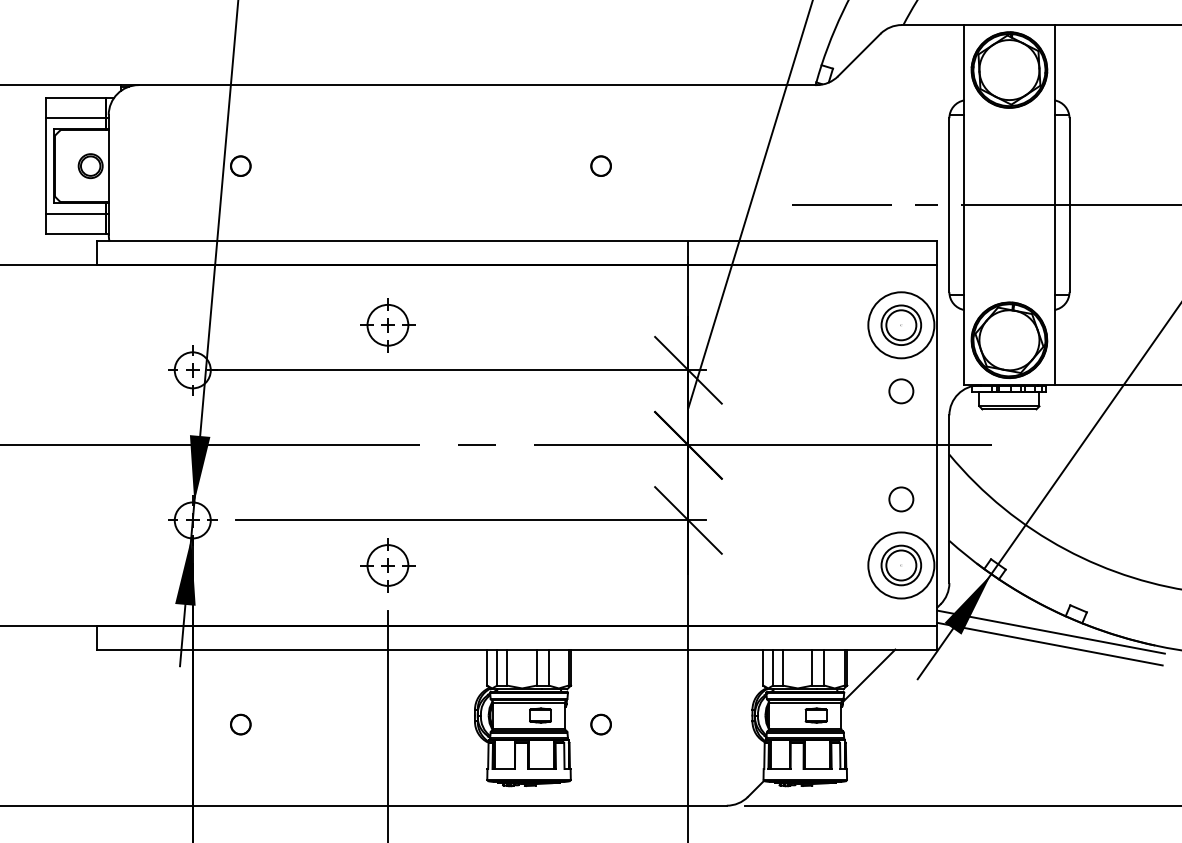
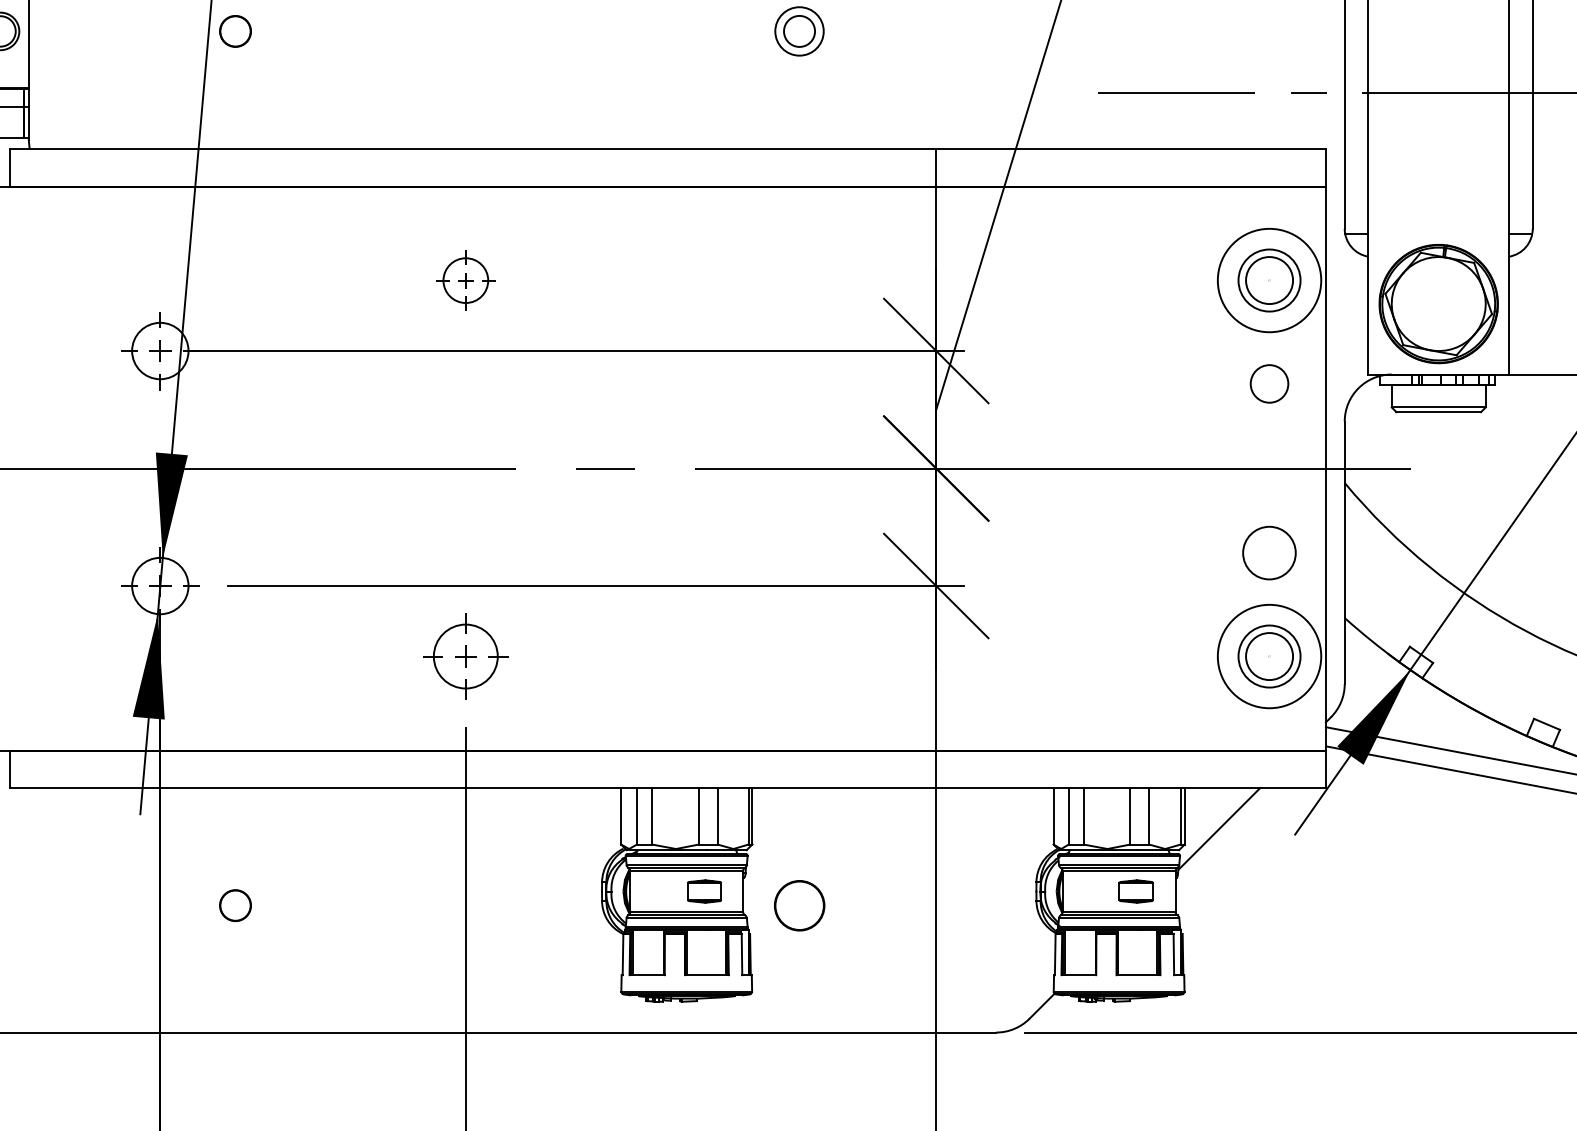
circle: (600, 165) -> (798, 30), size x1.6
part: (387, 325) -> (465, 280), size x0.7
circle: (901, 499) -> (1269, 553), size x1.4
part: (600, 724) -> (798, 905), size x1.6

